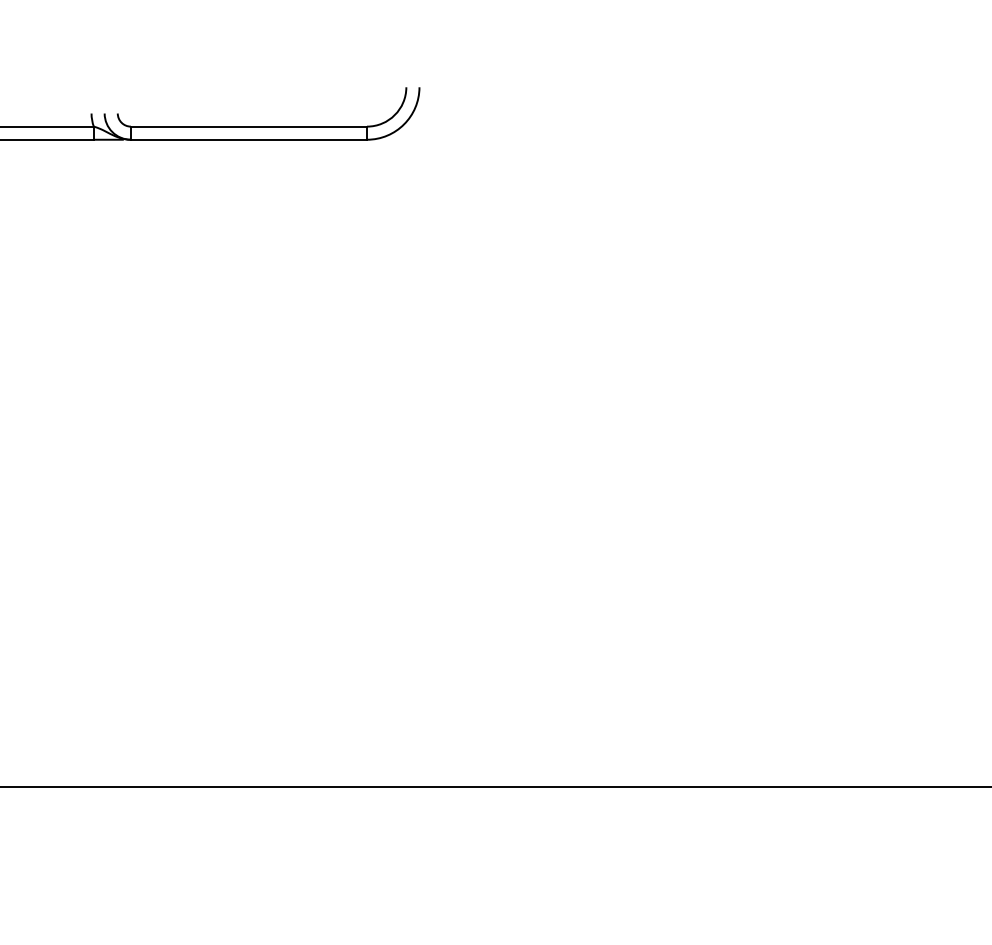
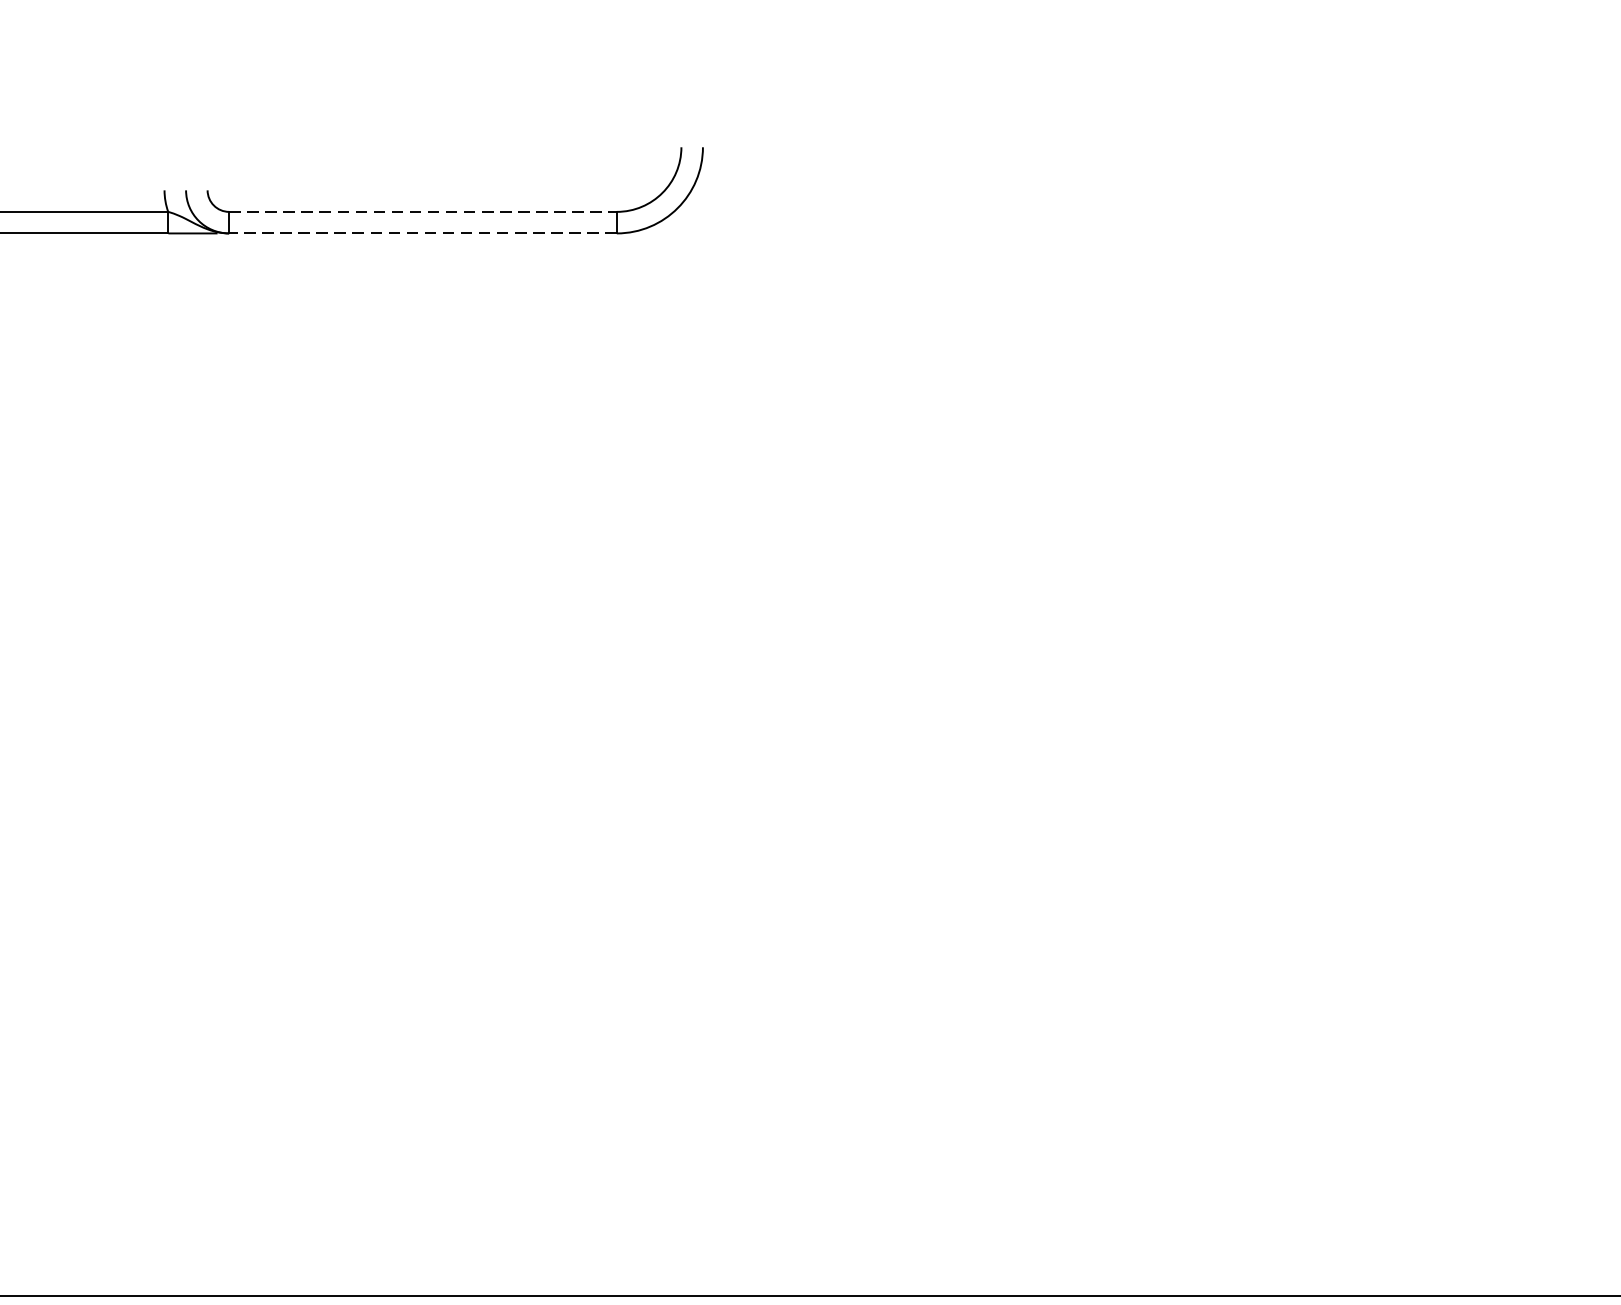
line: (249, 126) -> (423, 211), solid -> dashed
line: (248, 139) -> (422, 233), solid -> dashed

